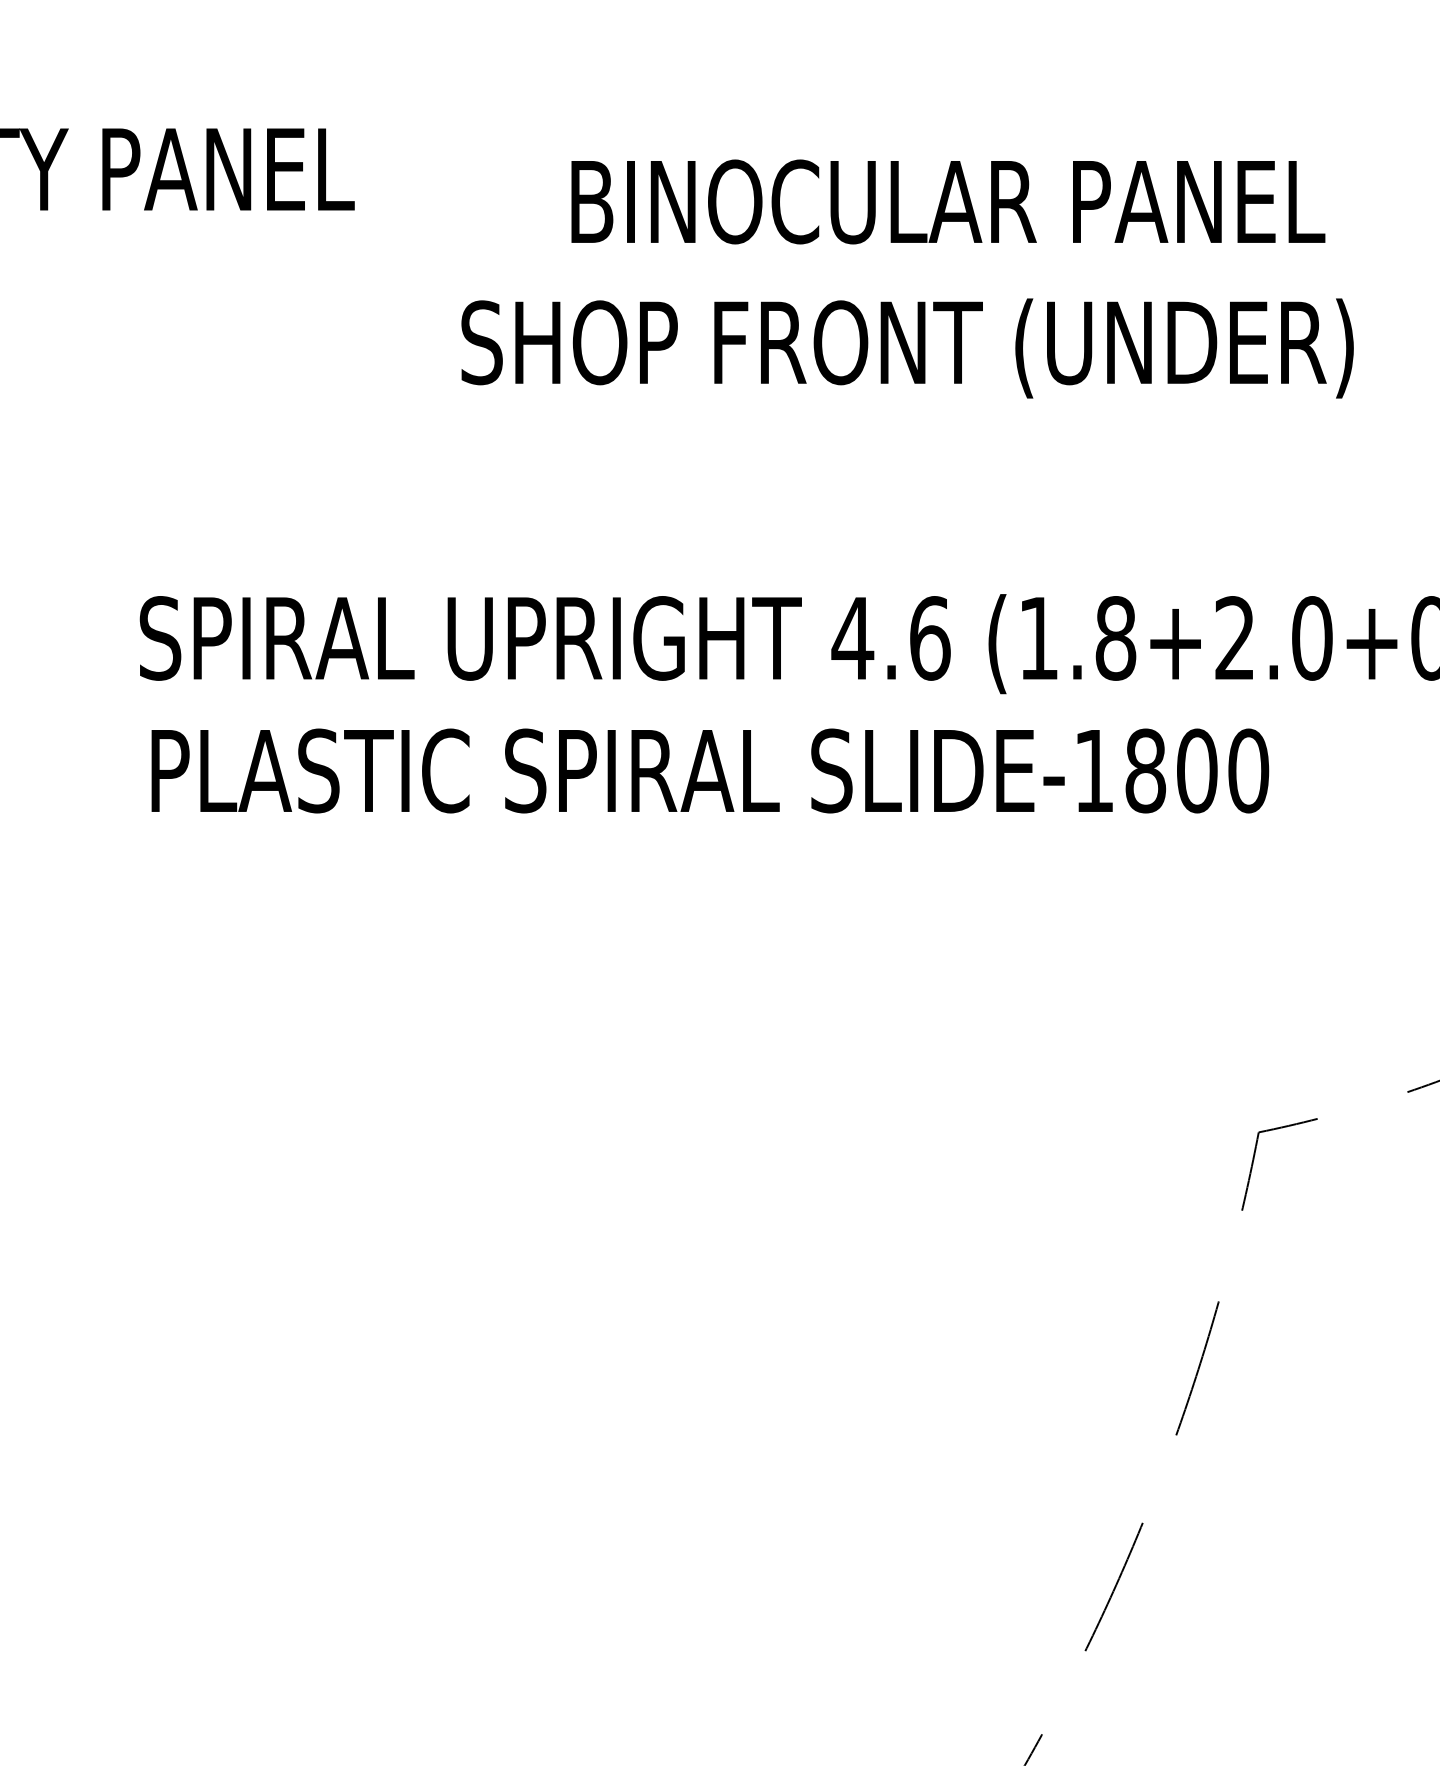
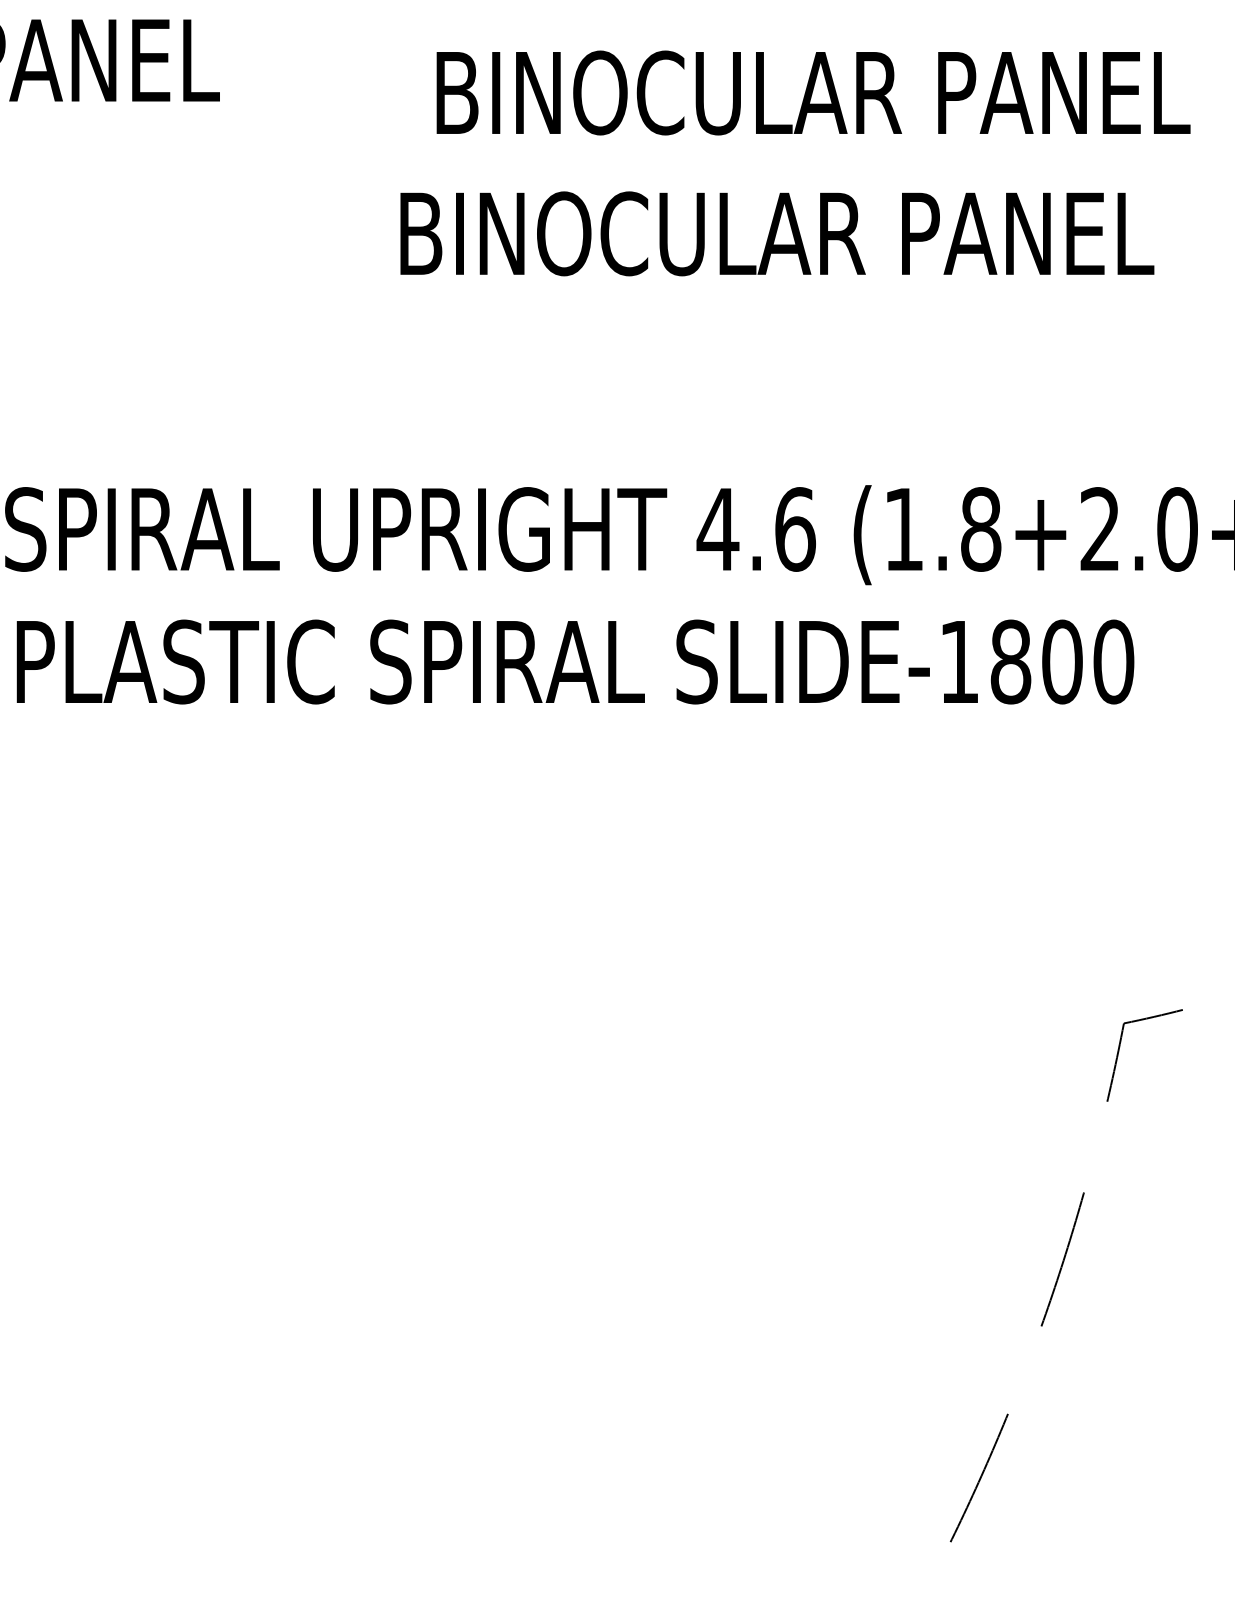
text: (907, 348) -> (772, 239), SHOP FRONT (UNDER) -> BINOCULAR PANEL

